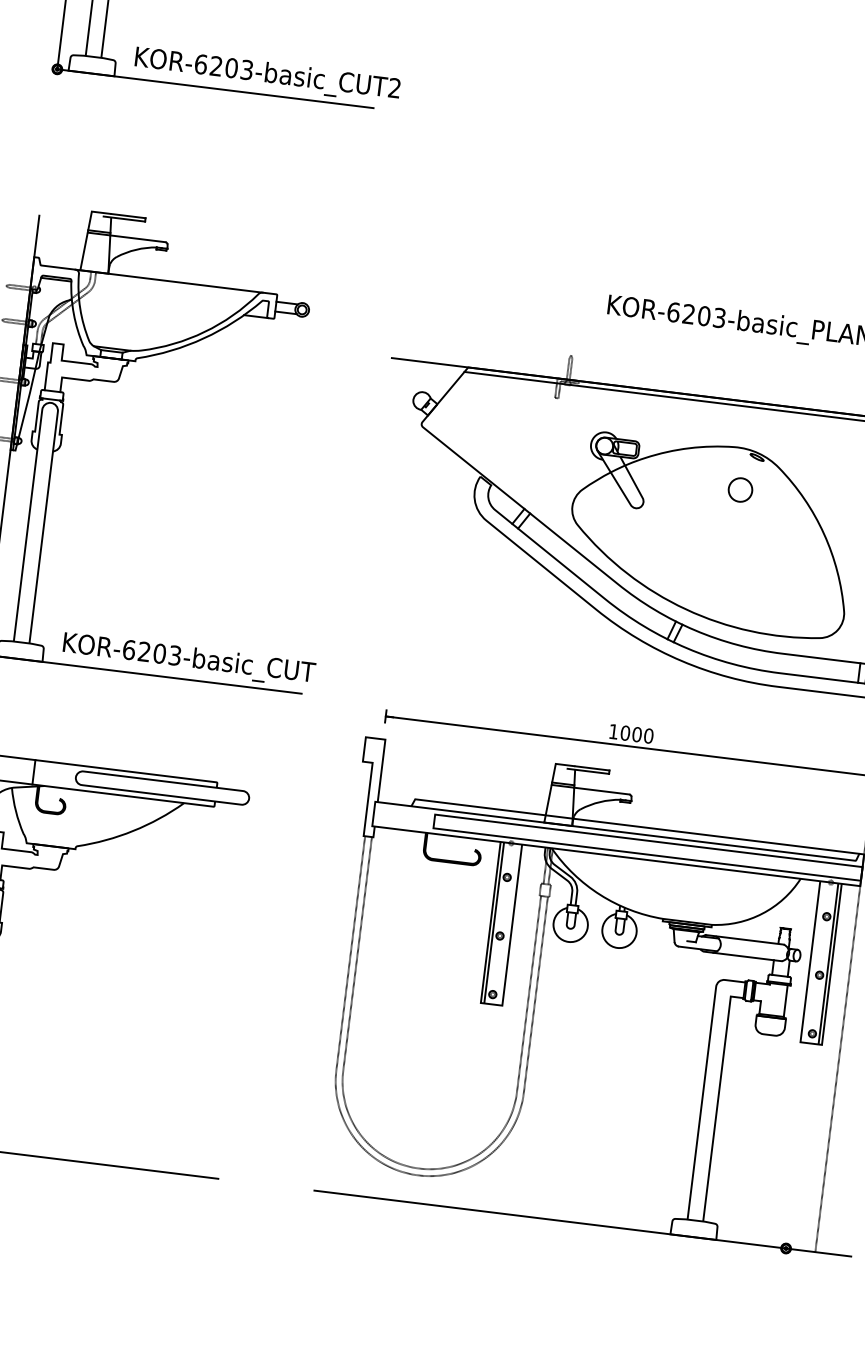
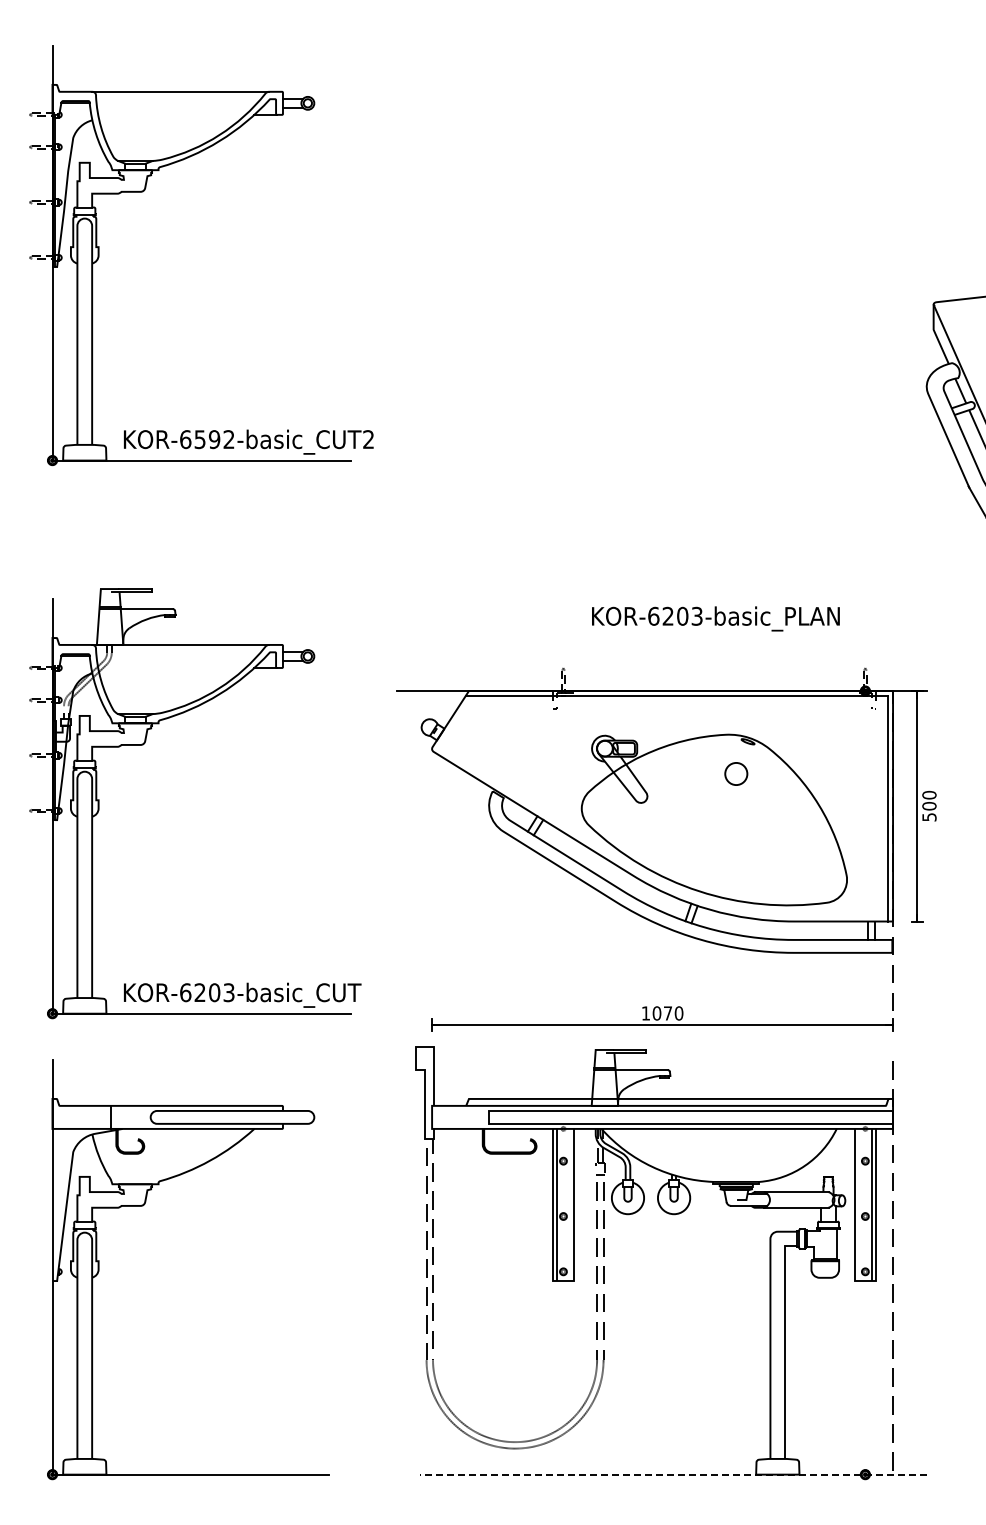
text: (231, 68) -> (214, 439), KOR-6203-basic_CUT2 -> KOR-6592-basic_CUT2
text: (636, 734) -> (667, 1013), 1000 -> 1070
line: (582, 1223) -> (673, 1474), solid -> dashed

